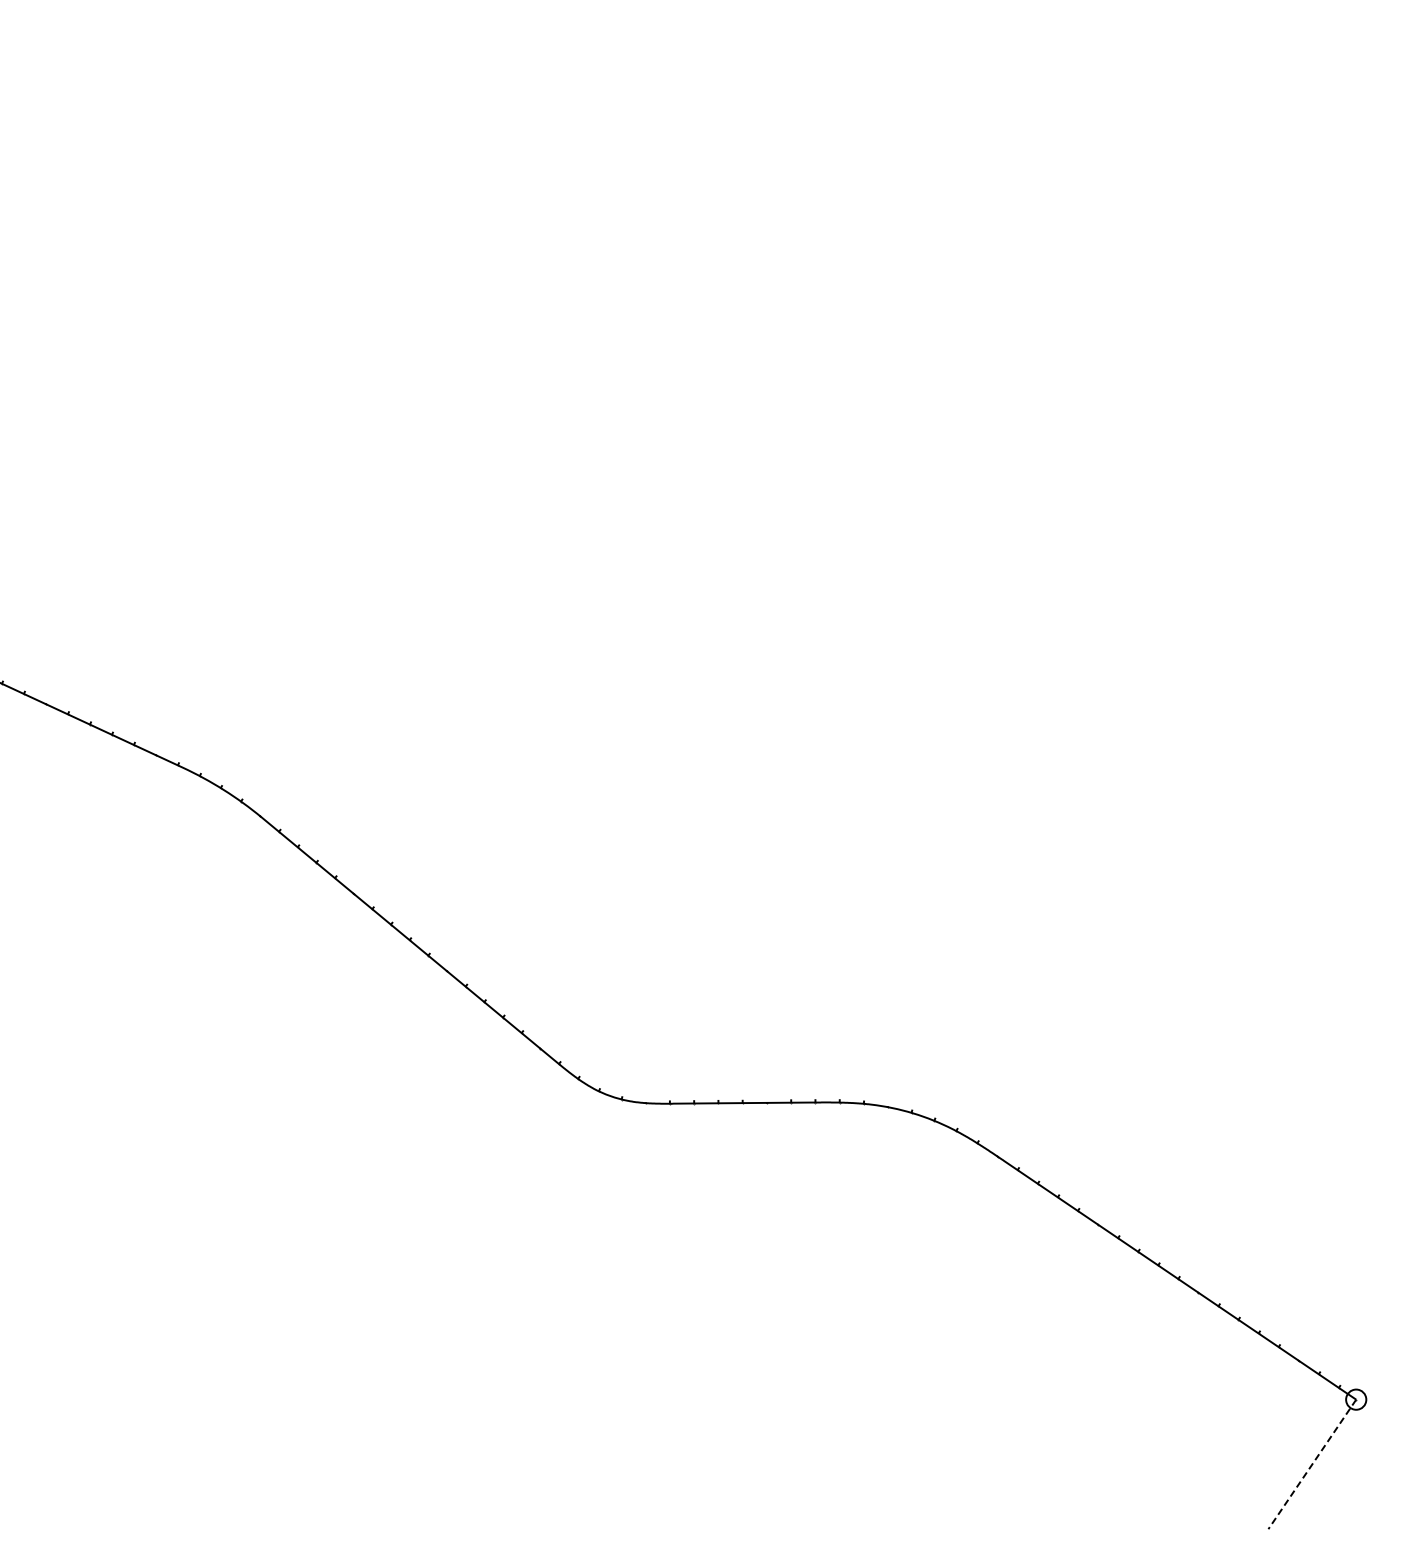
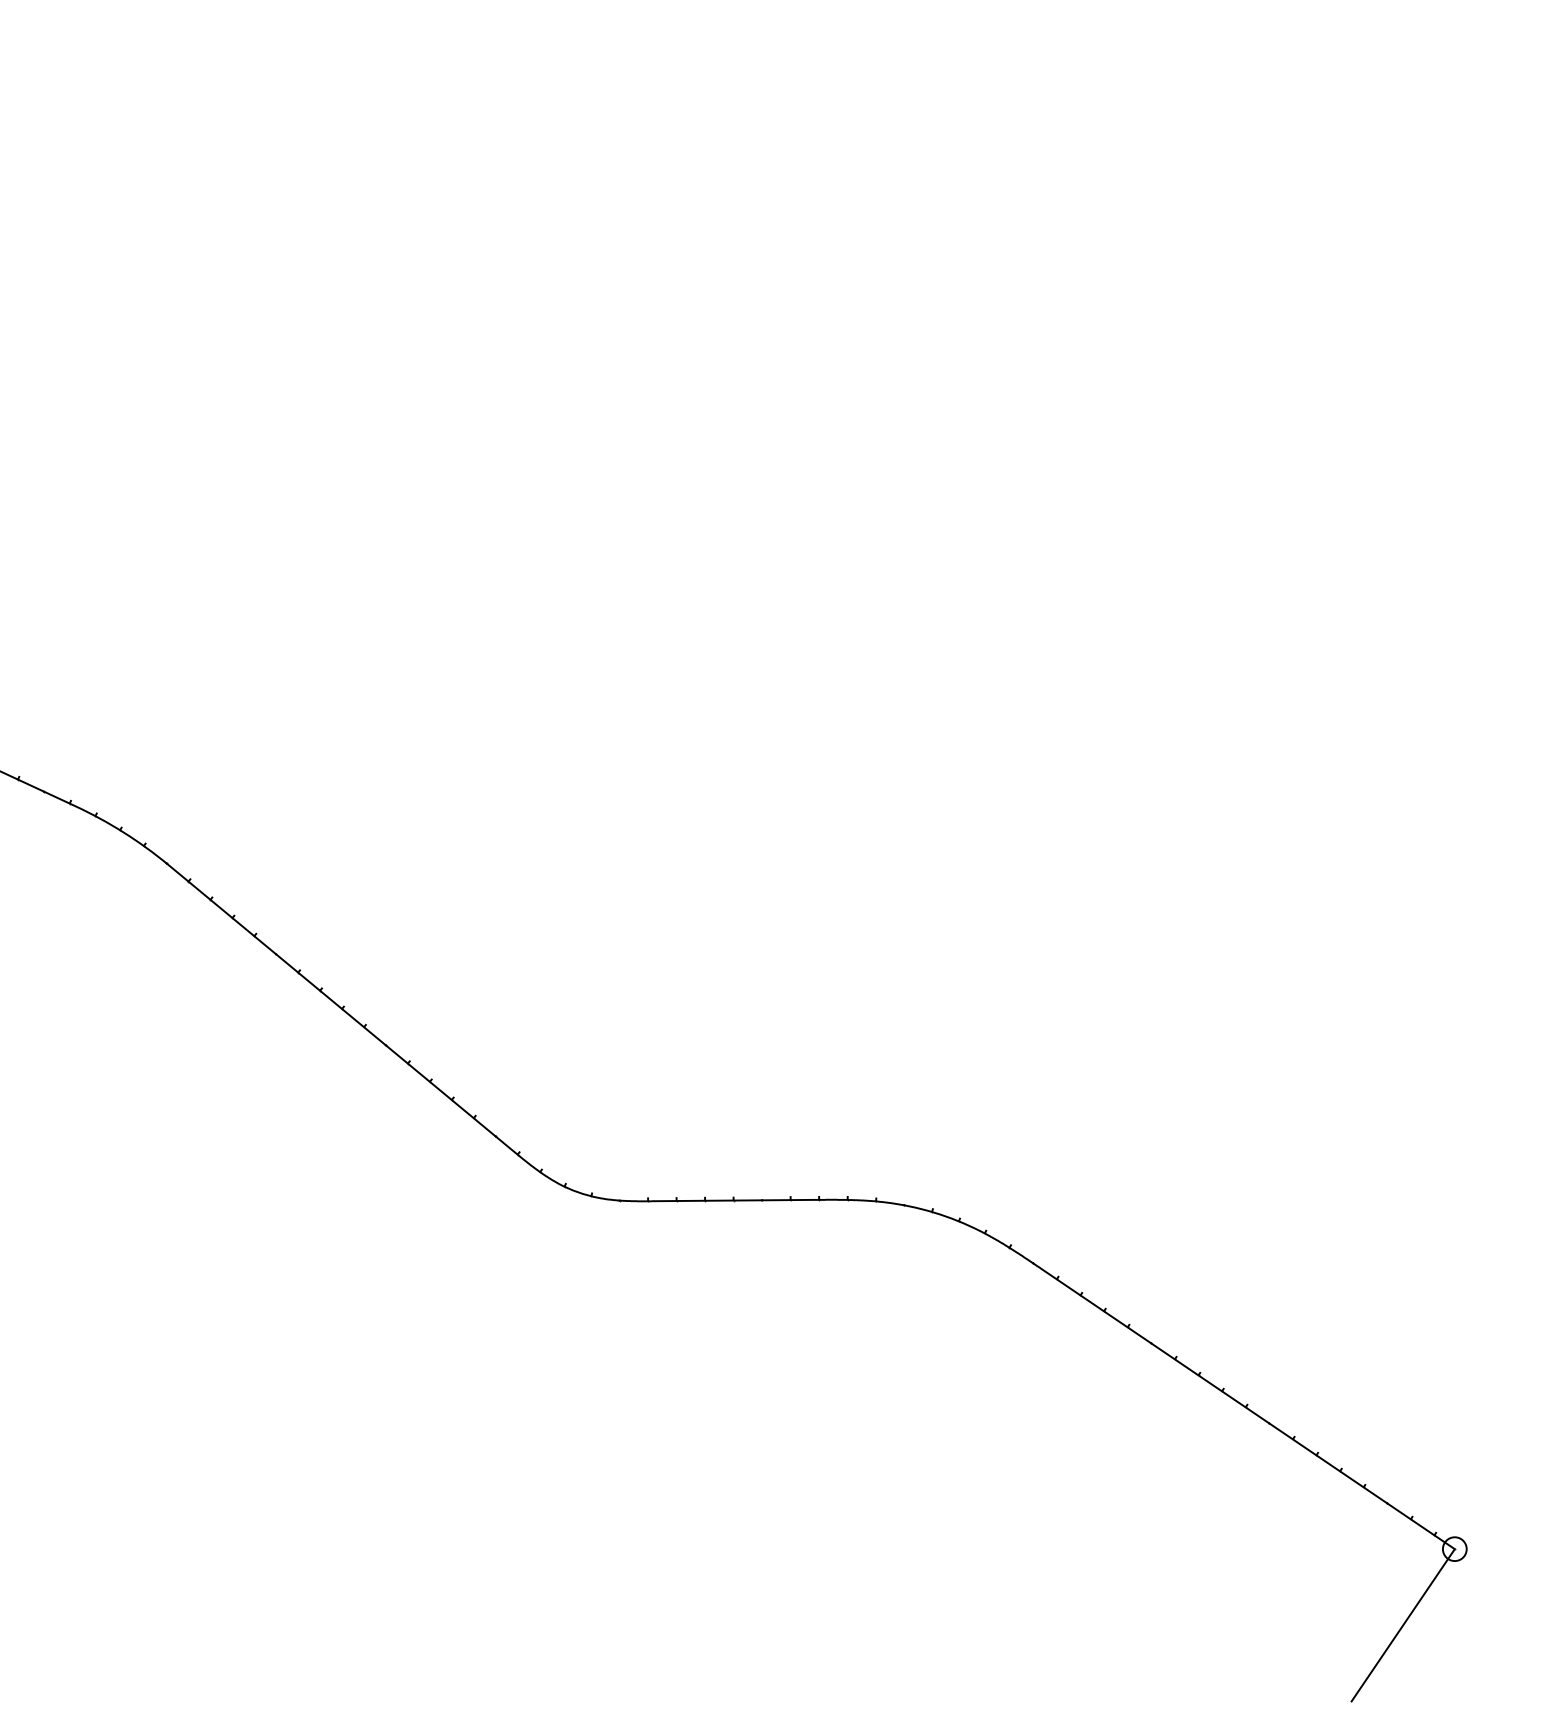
line: (1312, 1464) -> (1403, 1625), dashed -> solid

